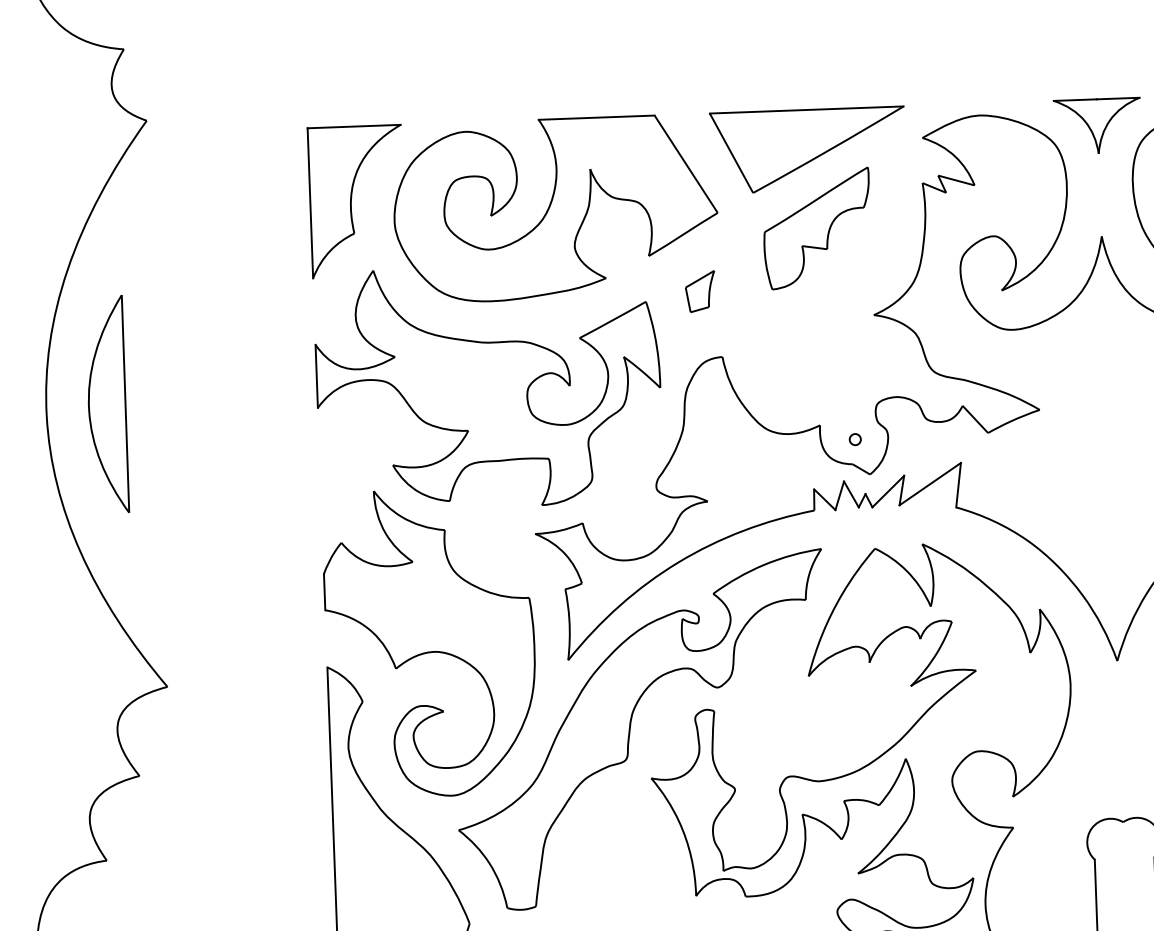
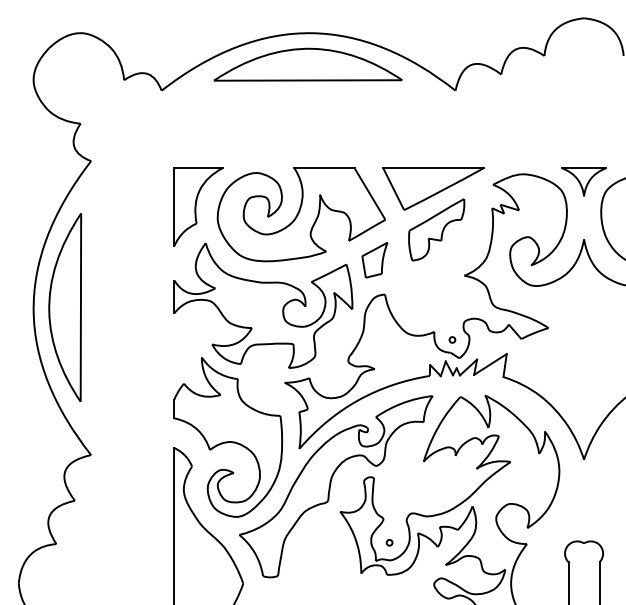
part: (699, 292) -> (374, 260), size x1.67
part: (107, 404) -> (65, 307), size x1.67
circle: (748, 834) -> (389, 542), added

